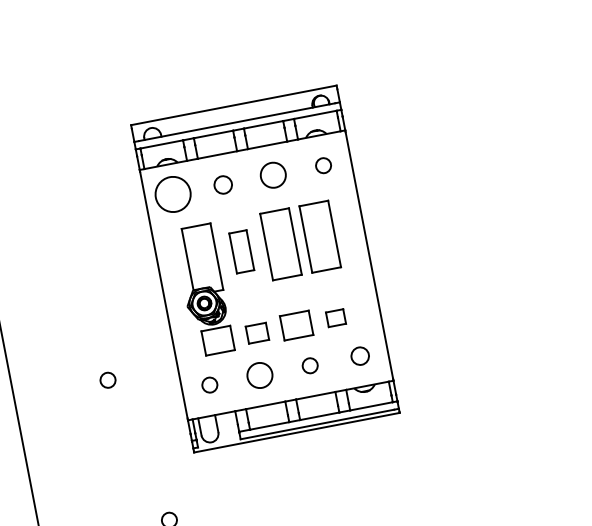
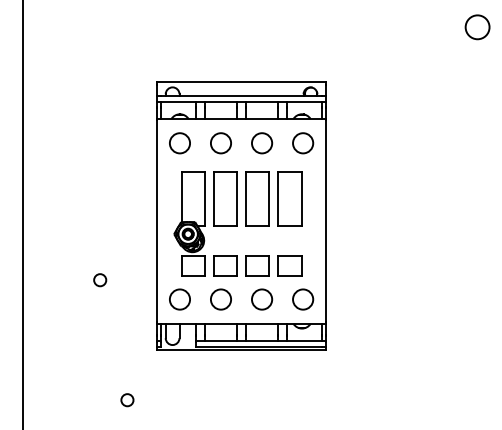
circle: (323, 165) -> (303, 143), size x1.67
circle: (222, 185) -> (220, 143), size x1.43
circle: (172, 194) -> (179, 143), size x0.71
part: (241, 251) -> (225, 198), size x1.67
part: (335, 317) -> (289, 265), size x1.67
part: (257, 332) -> (225, 265), size x1.43
circle: (360, 356) -> (303, 299), size x1.43
circle: (310, 365) -> (262, 299), size x1.67
circle: (209, 385) -> (179, 299), size x1.67

